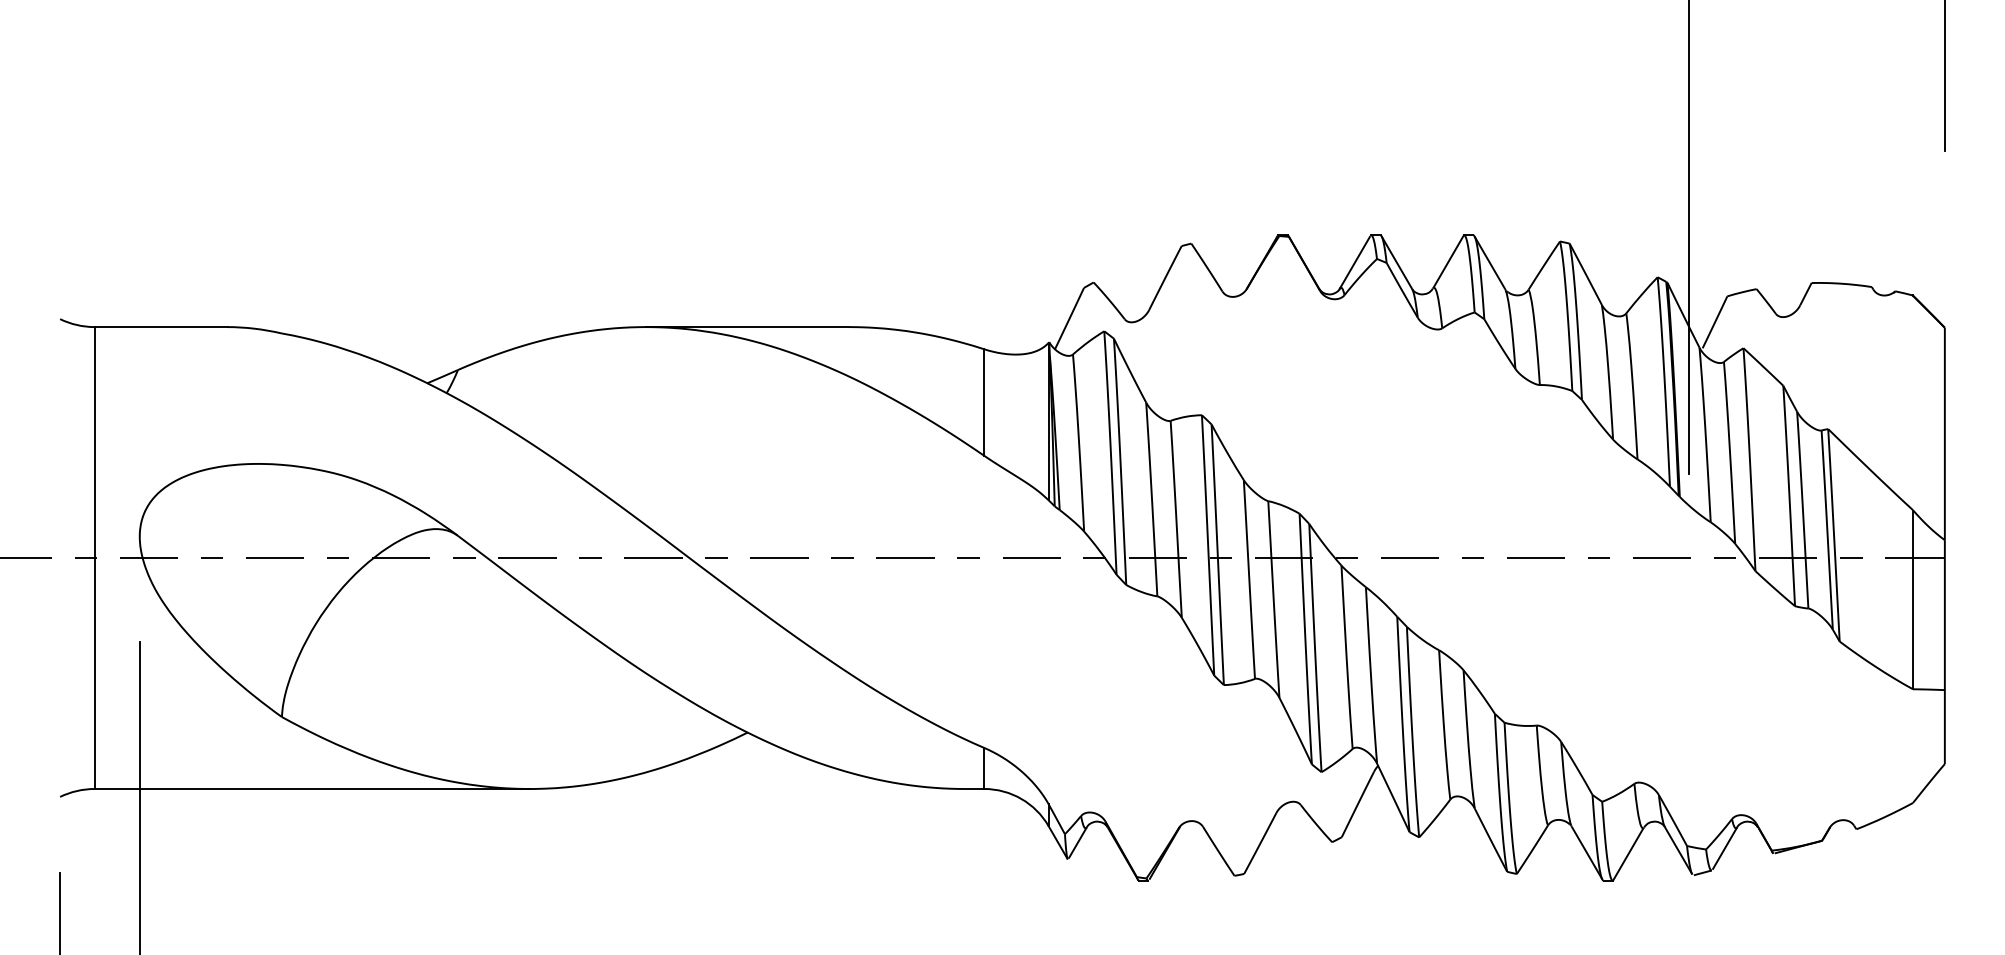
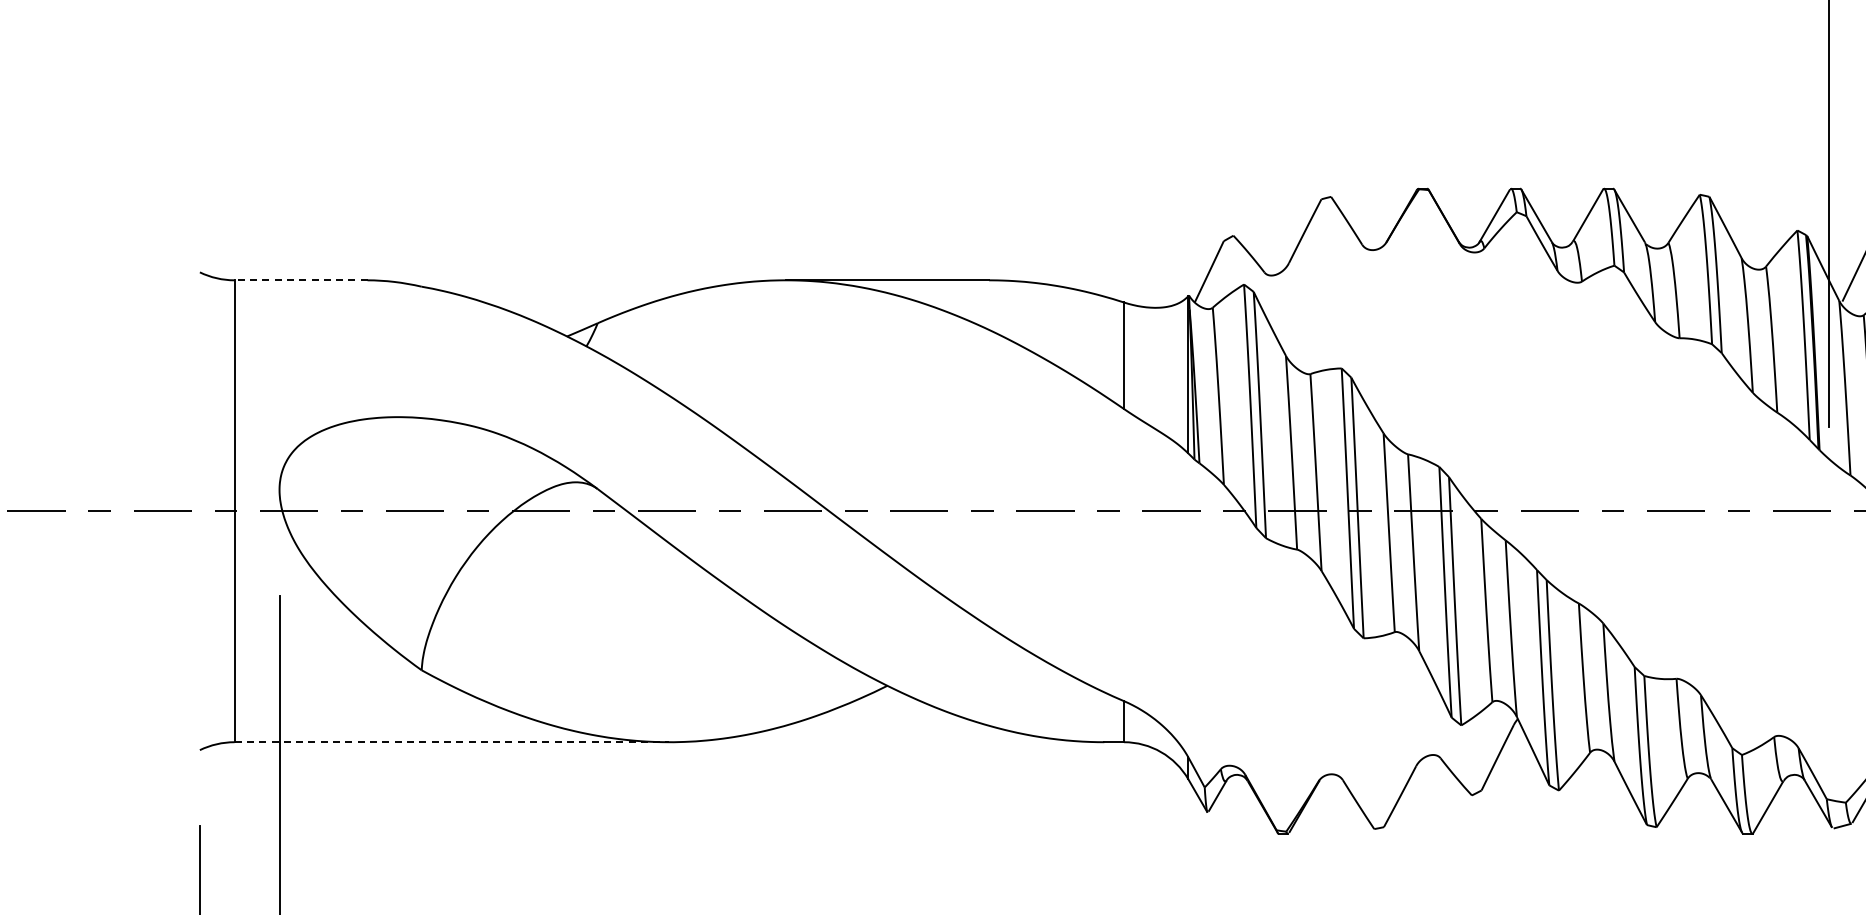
line: (161, 327) -> (301, 280), solid -> dashed
line: (312, 788) -> (452, 741), solid -> dashed

